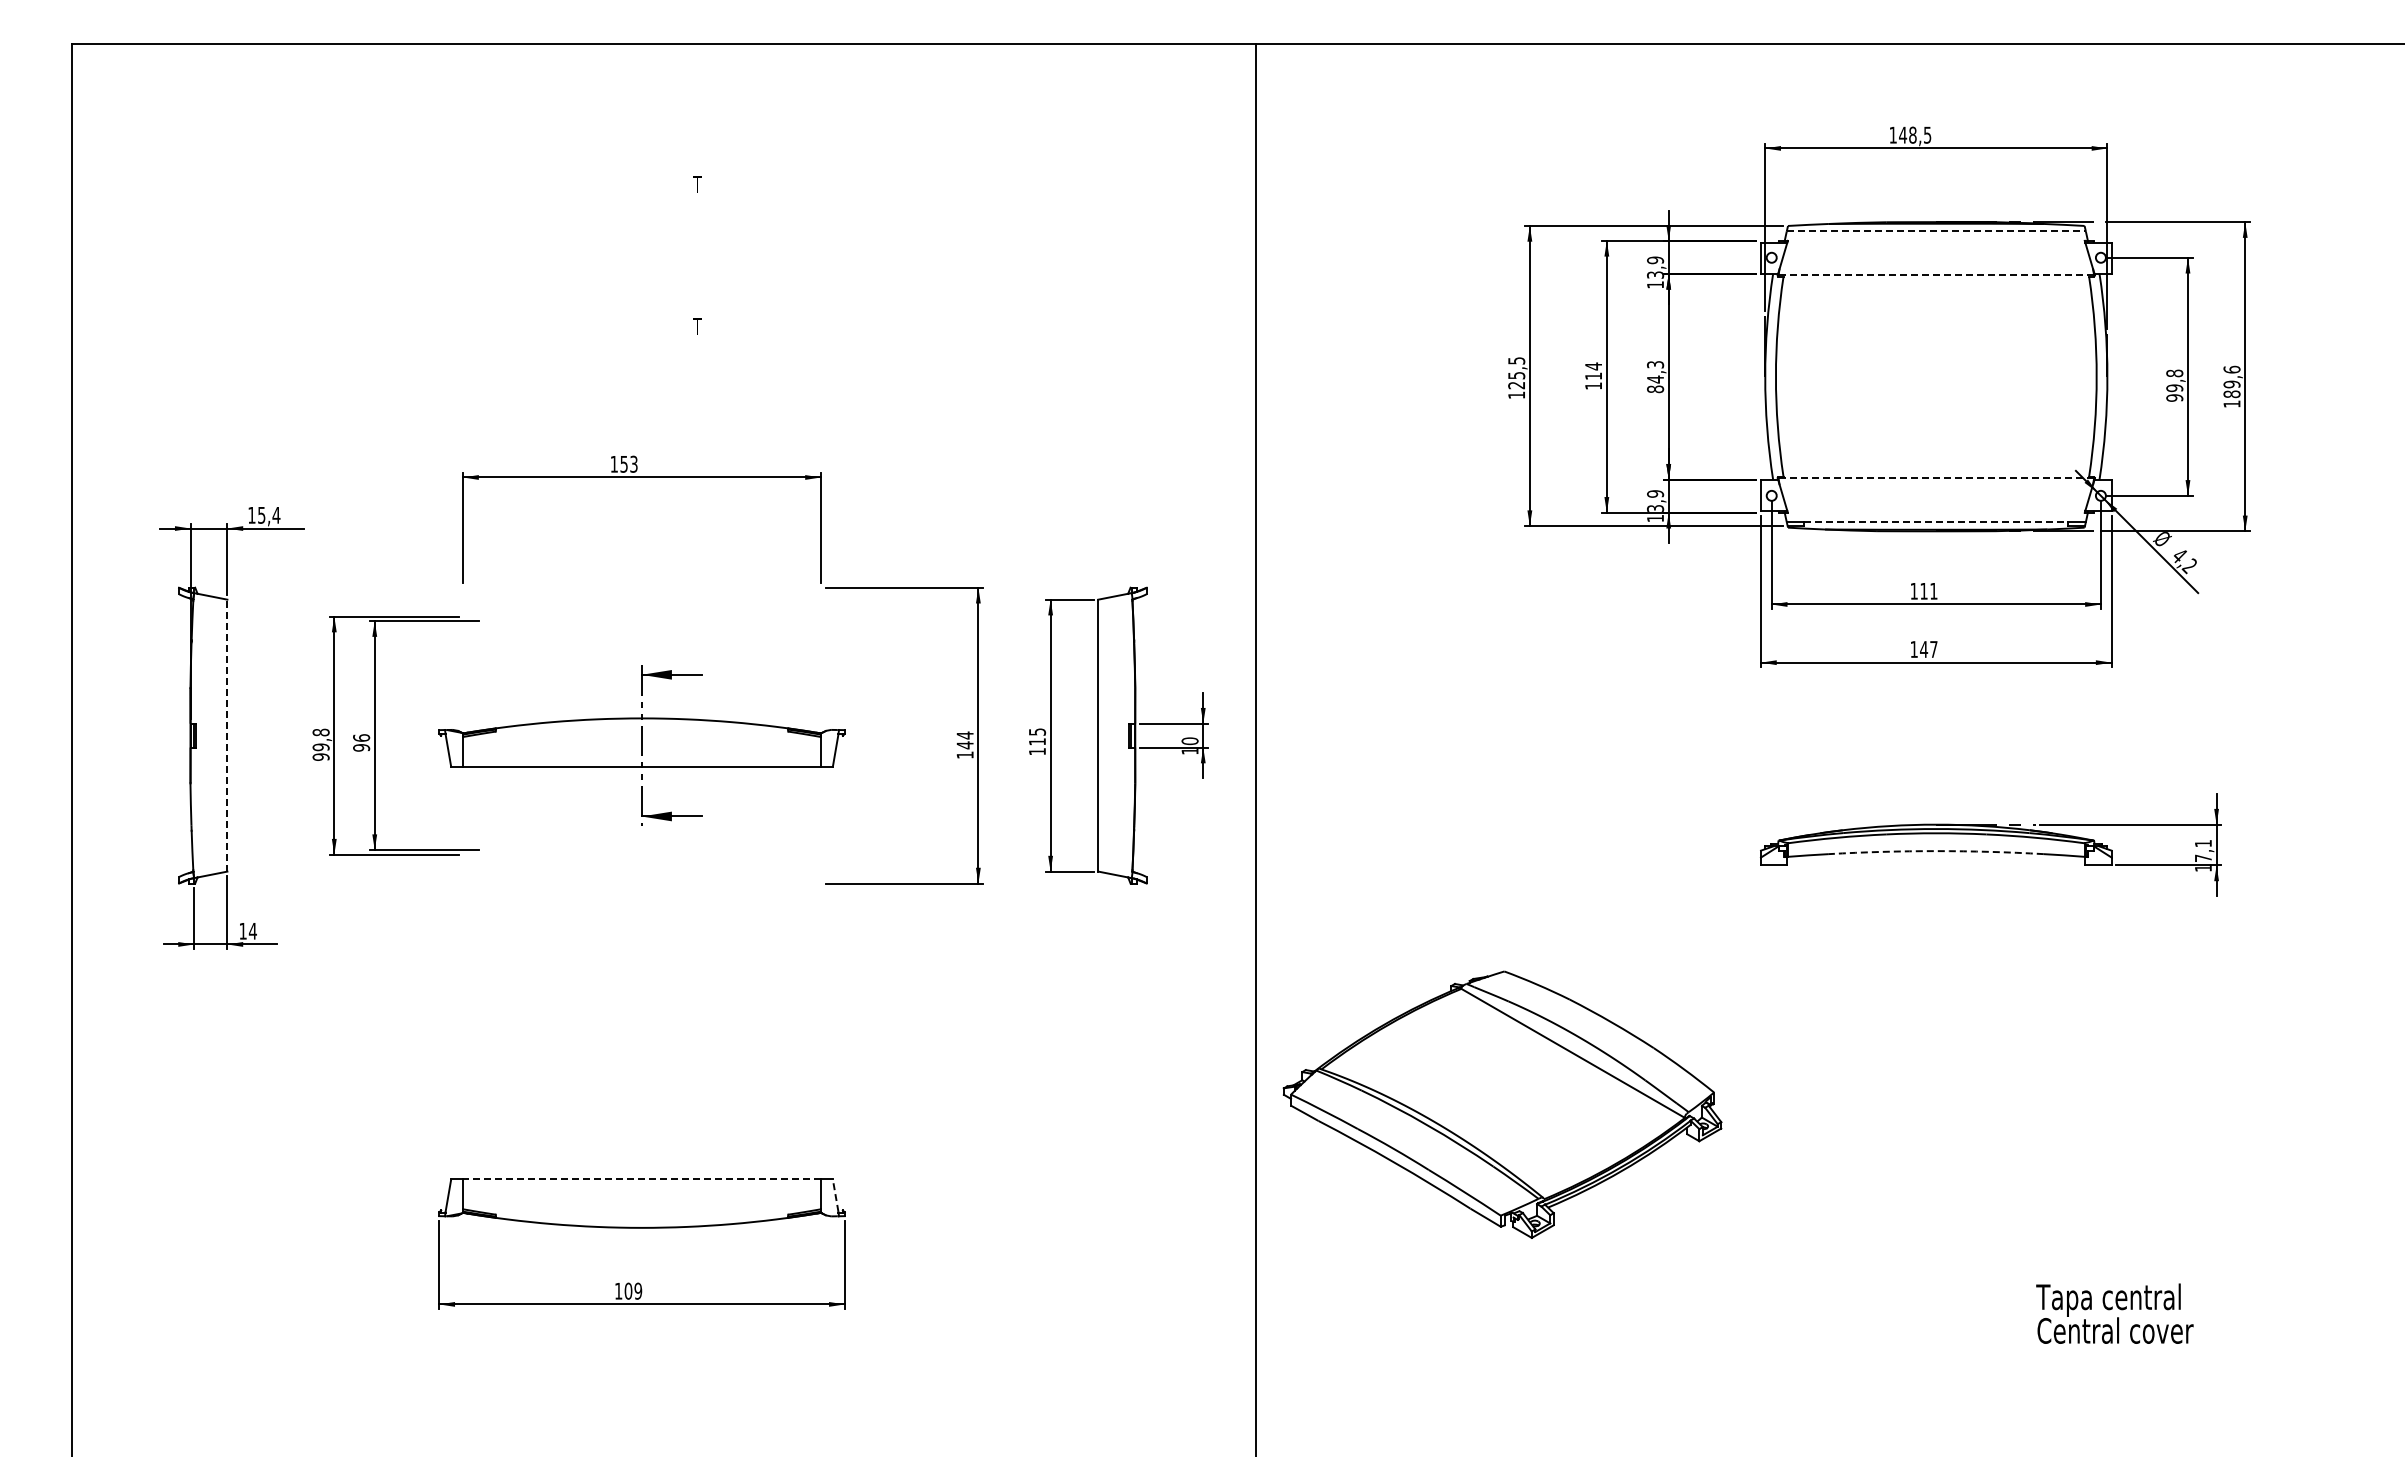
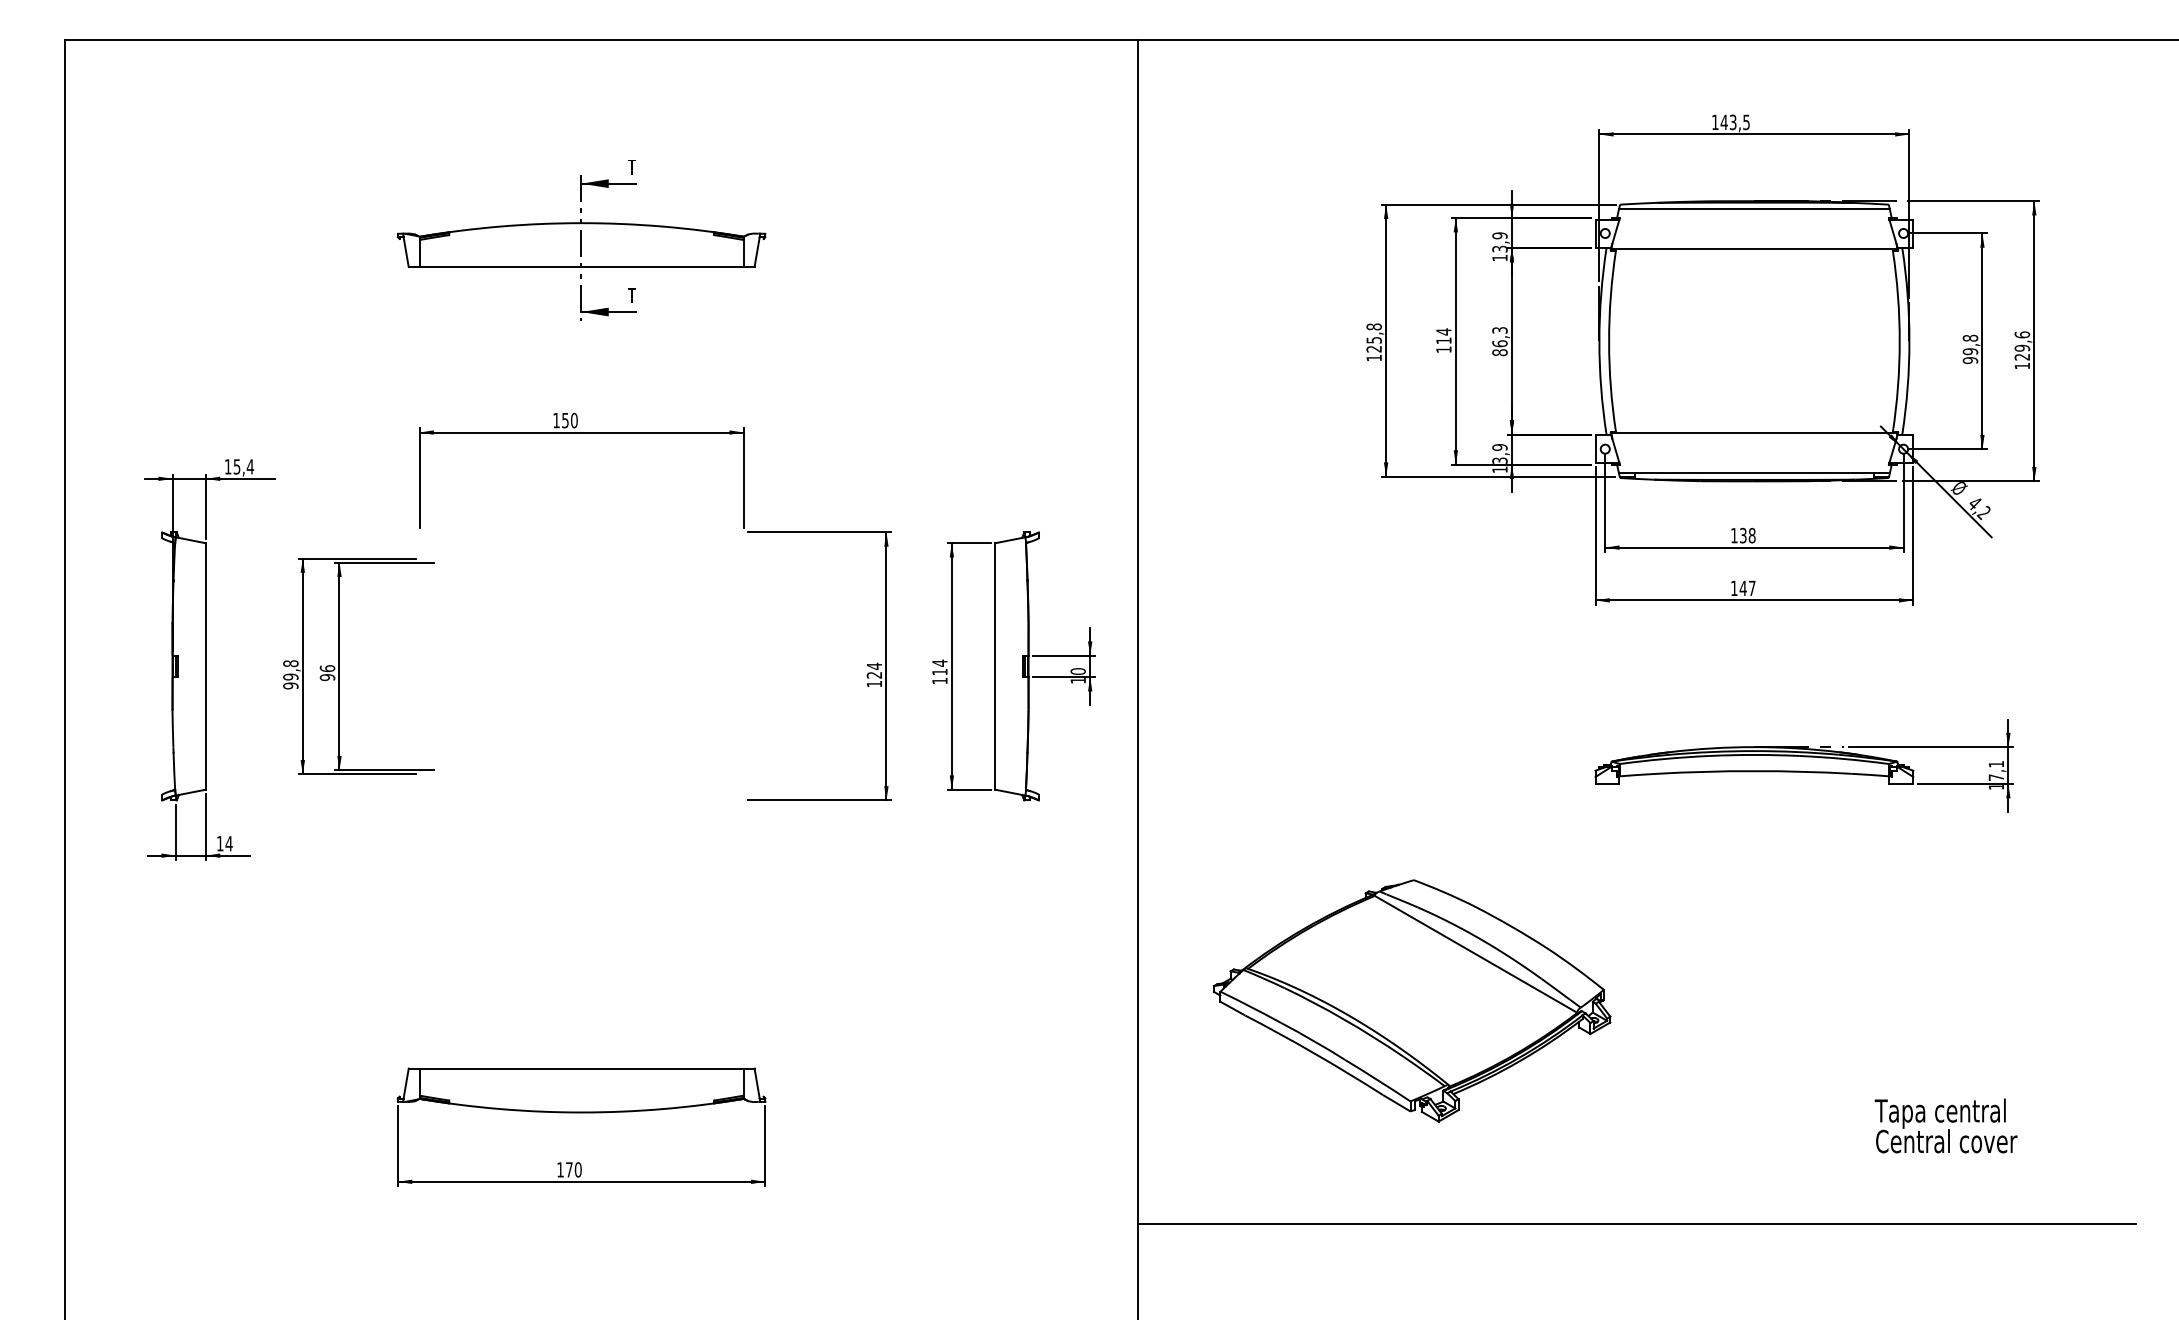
text: (1912, 134) -> (1732, 121), 148,5 -> 143,5
line: (1936, 231) -> (1754, 209), dashed -> solid
line: (1936, 275) -> (1754, 249), dashed -> solid
text: (1516, 360) -> (1374, 326), 125,5 -> 125,8
text: (1655, 379) -> (1499, 343), 84,3 -> 86,3
text: (2231, 394) -> (2021, 357), 189,6 -> 129,6
text: (633, 463) -> (573, 419), 153 -> 150
line: (1936, 478) -> (1754, 433), dashed -> solid
line: (1936, 522) -> (1754, 473), dashed -> solid
text: (1928, 590) -> (1747, 534), 111 -> 138
text: (1037, 732) -> (939, 663), 115 -> 114
line: (227, 735) -> (206, 666), dashed -> solid
part: (641, 745) -> (581, 247), moved
text: (964, 745) -> (873, 675), 144 -> 124
arc: (1936, 851) -> (1754, 771), dashed -> solid
part: (1502, 1104) -> (1412, 1000), moved
line: (642, 1179) -> (582, 1068), dashed -> solid
line: (835, 1195) -> (756, 1083), dashed -> solid
text: (633, 1290) -> (573, 1169), 109 -> 170
text: (2114, 1313) -> (1945, 1125), moved
line: (1806, 1351) -> (1636, 1224), added

